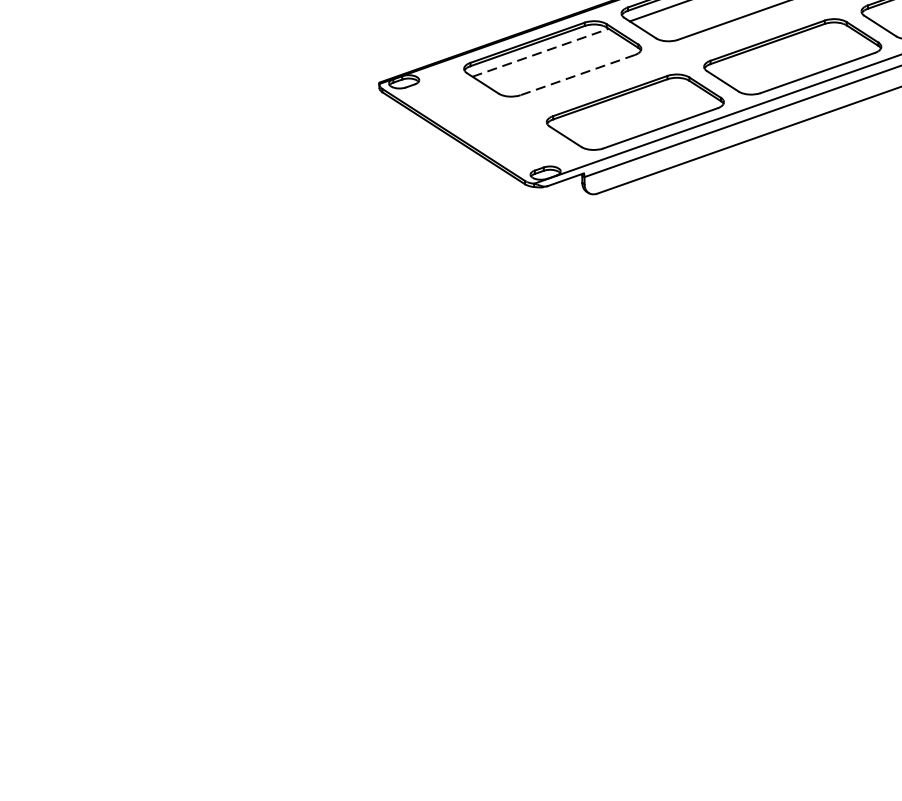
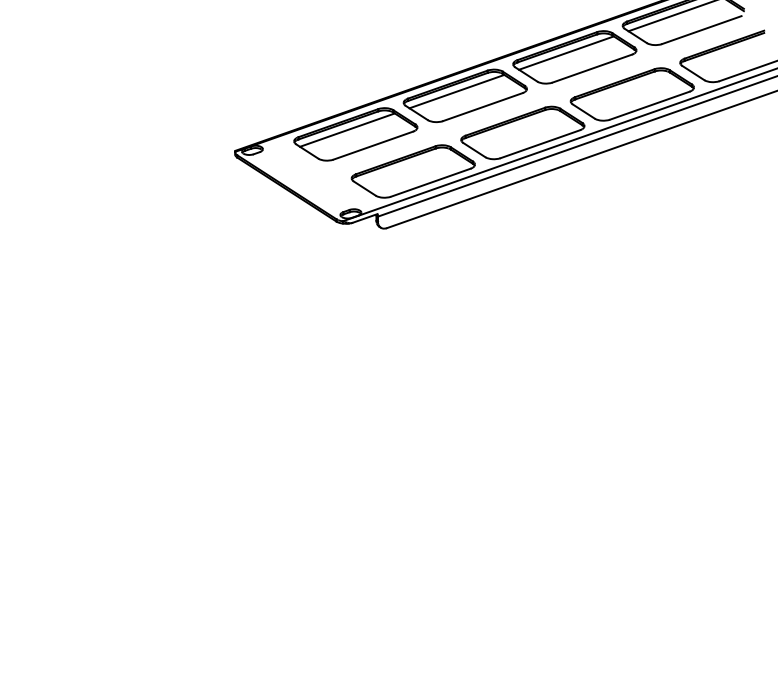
line: (540, 51) -> (347, 129), dashed -> solid
line: (576, 74) -> (372, 145), dashed -> solid

